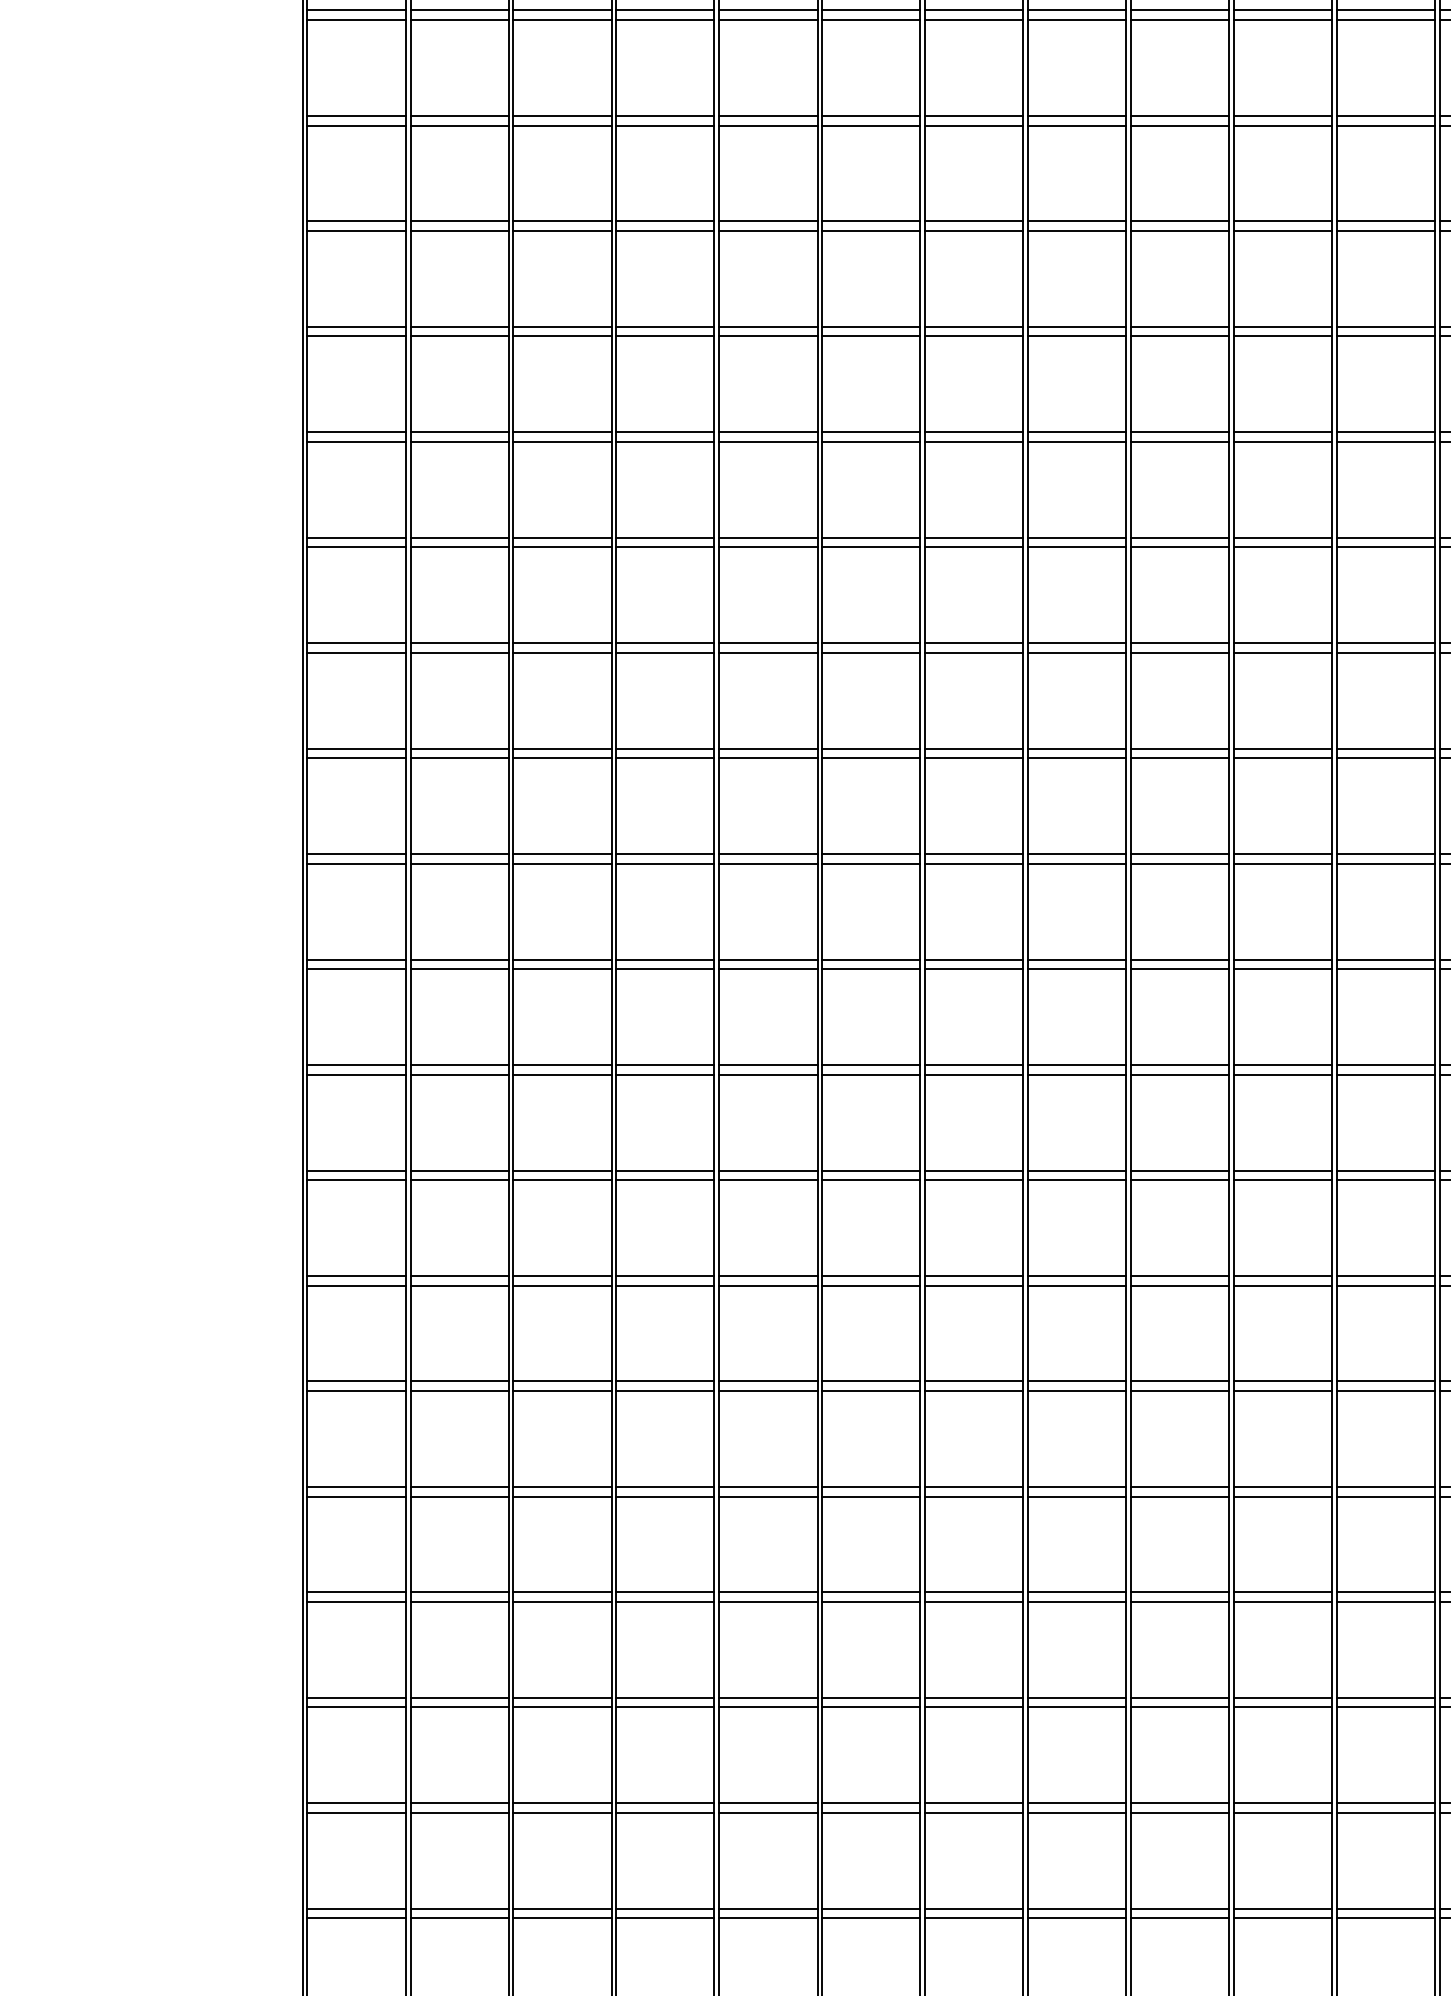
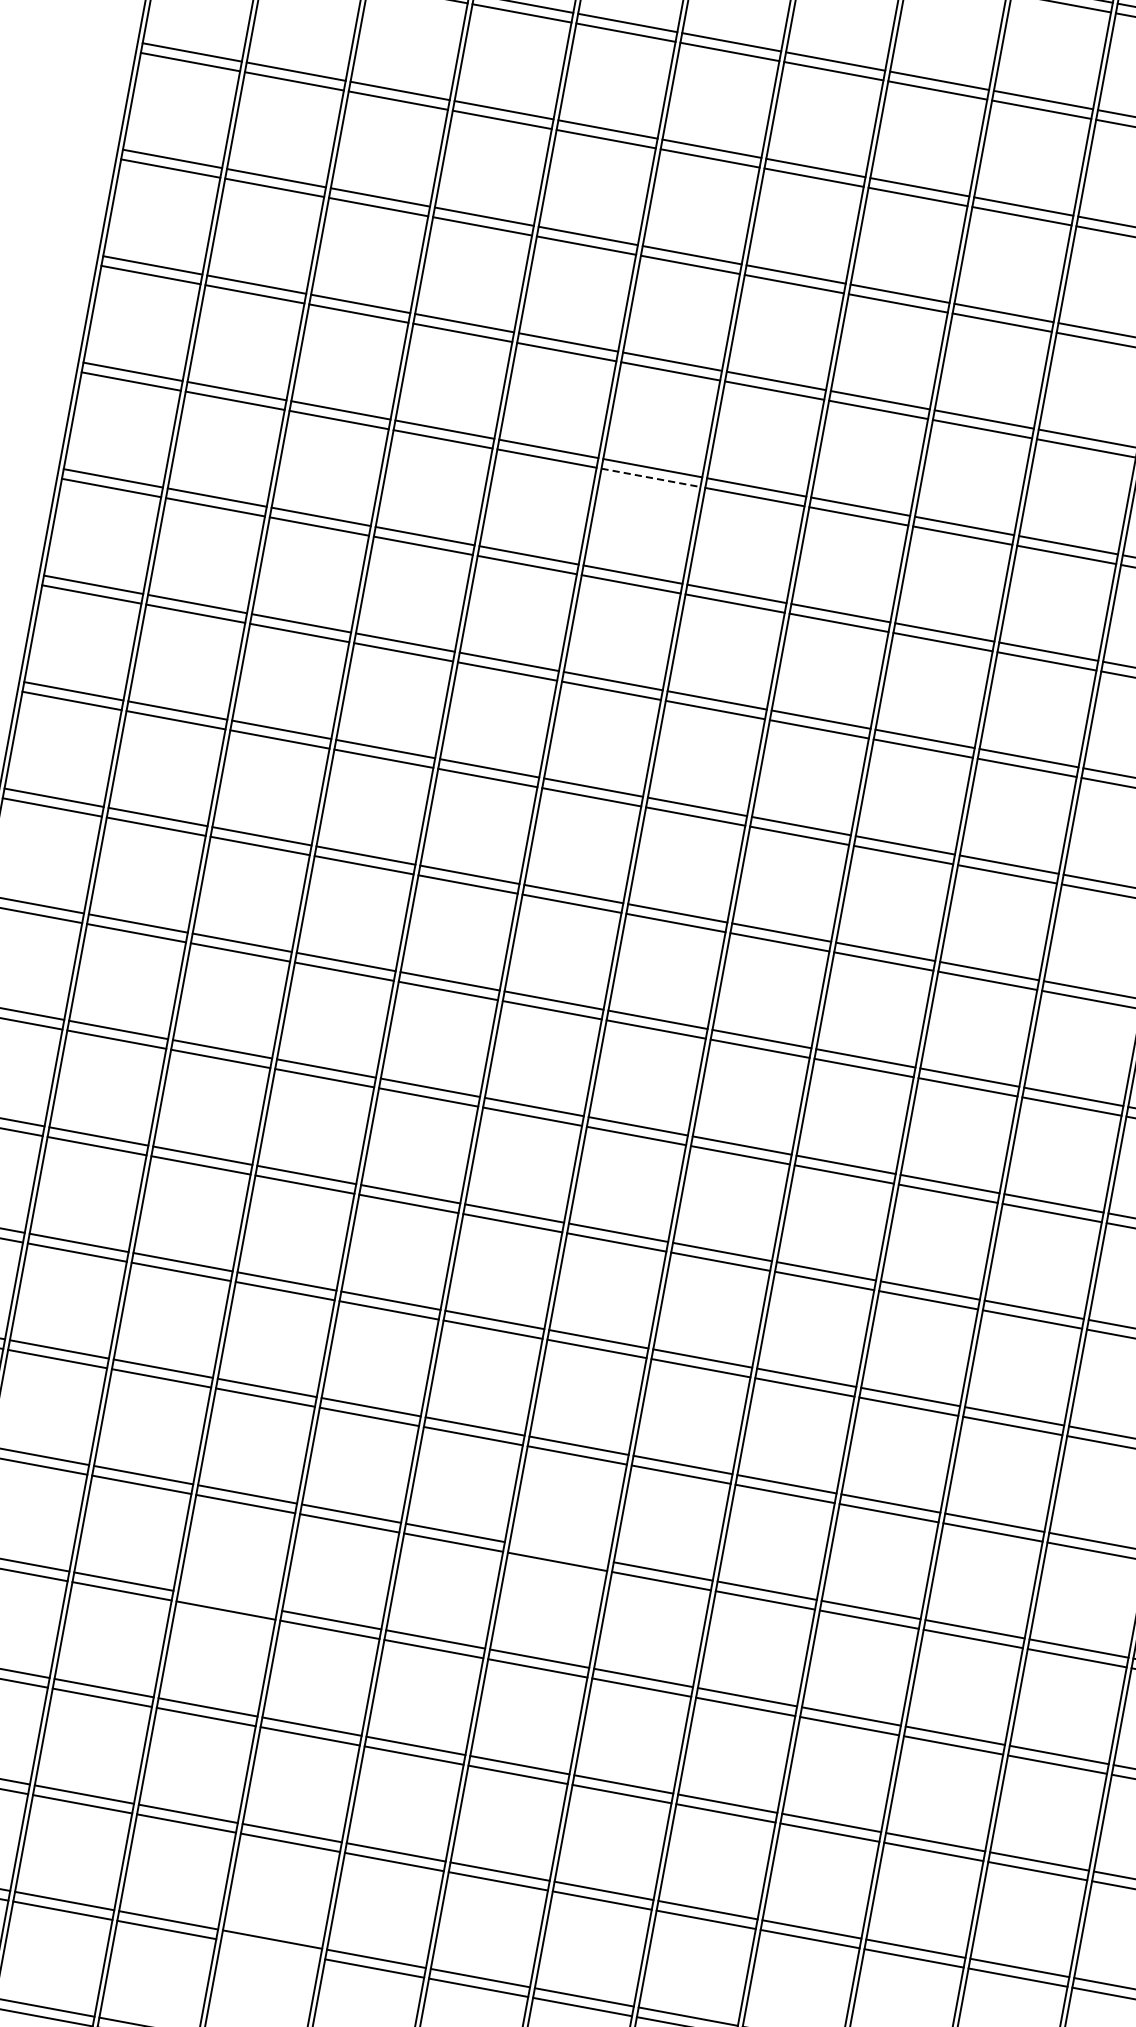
line: (871, 441) -> (651, 477), solid -> dashed
line: (974, 1486) -> (559, 1551), removed
line: (665, 1592) -> (227, 1600), removed
line: (768, 1918) -> (270, 1949), removed

